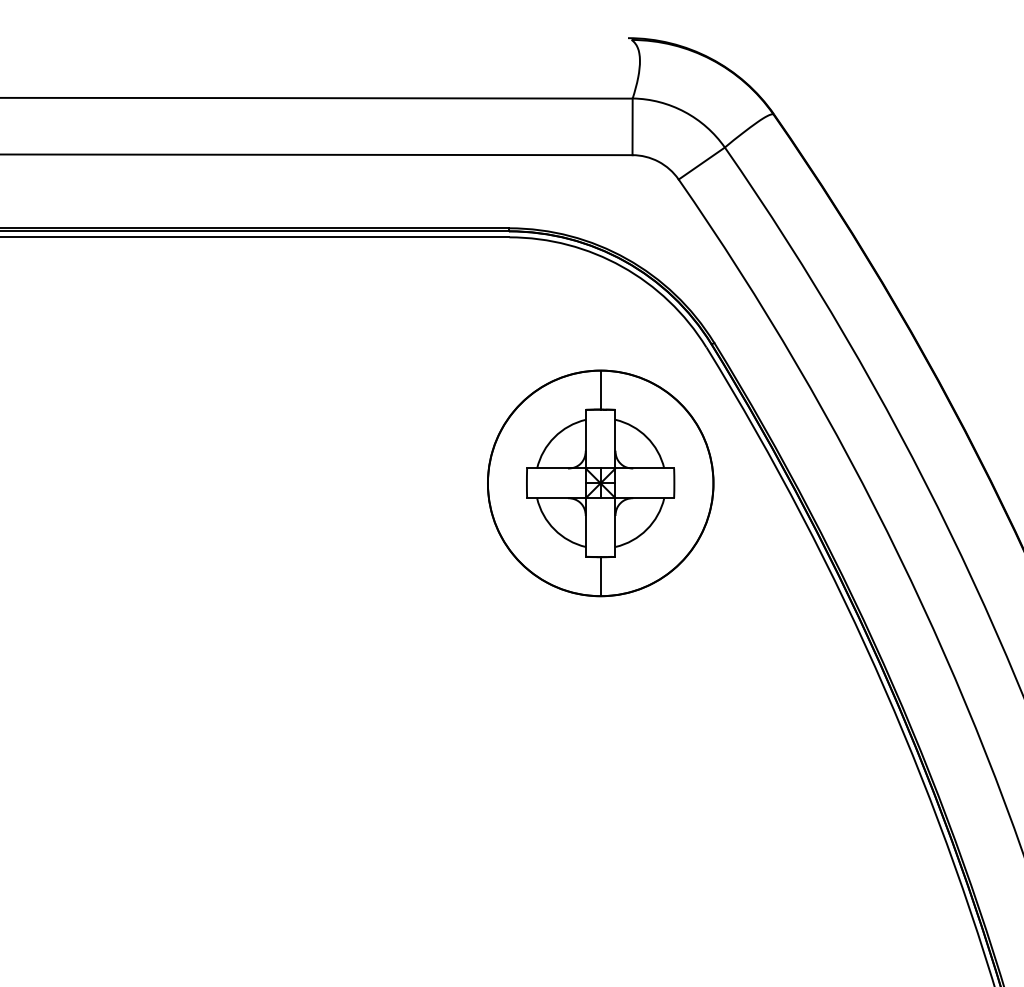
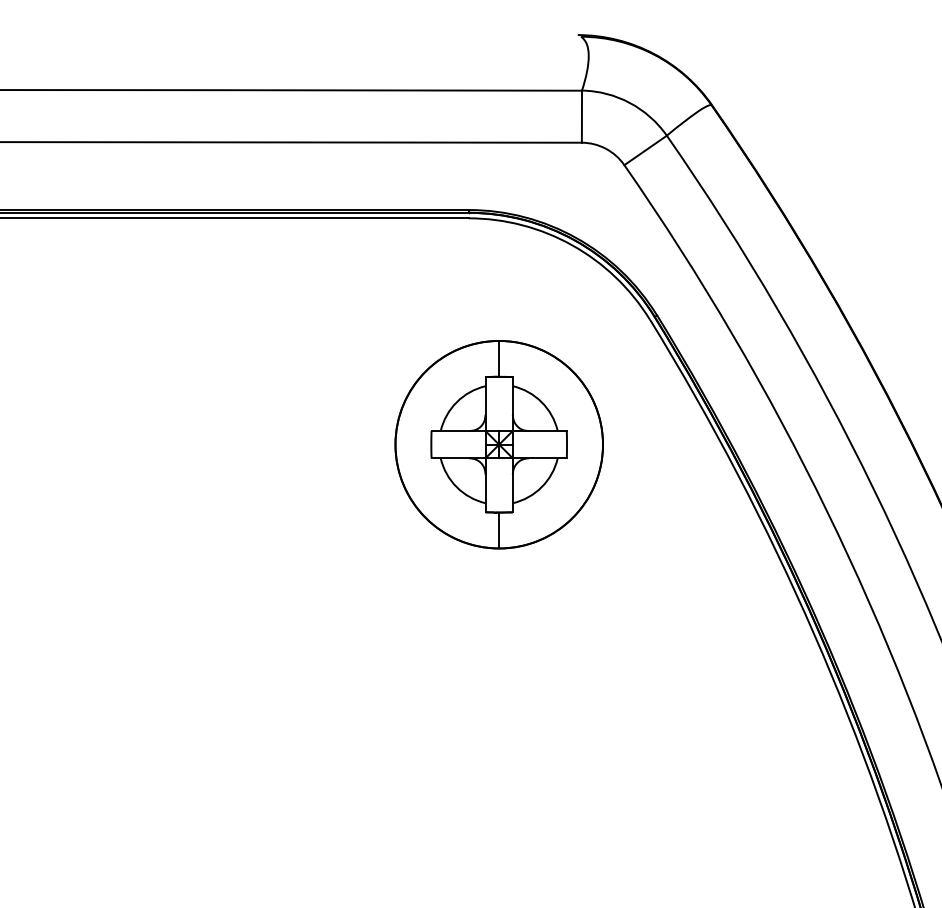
part: (600, 483) -> (499, 444), moved

